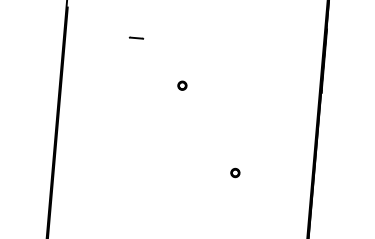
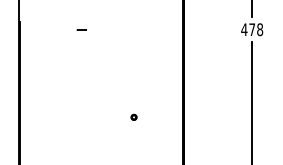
part: (136, 37) -> (81, 29), moved
part: (181, 84) -> (95, 64), removed

